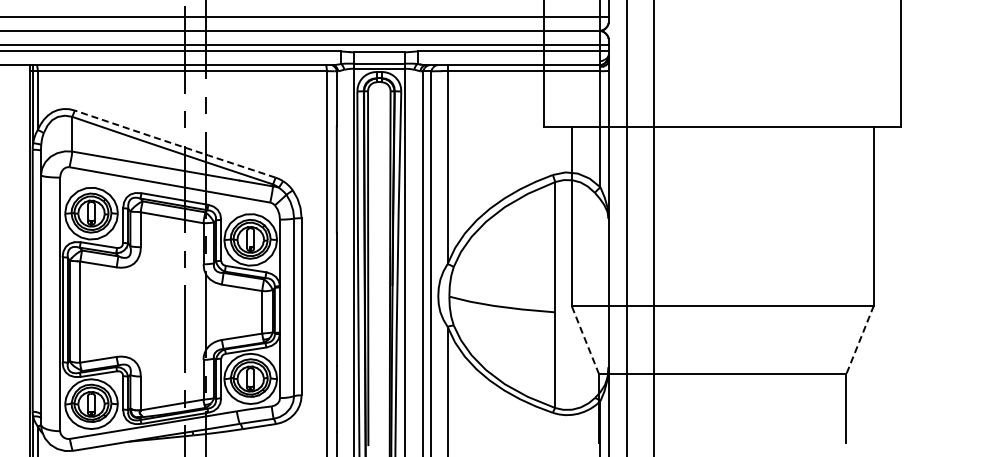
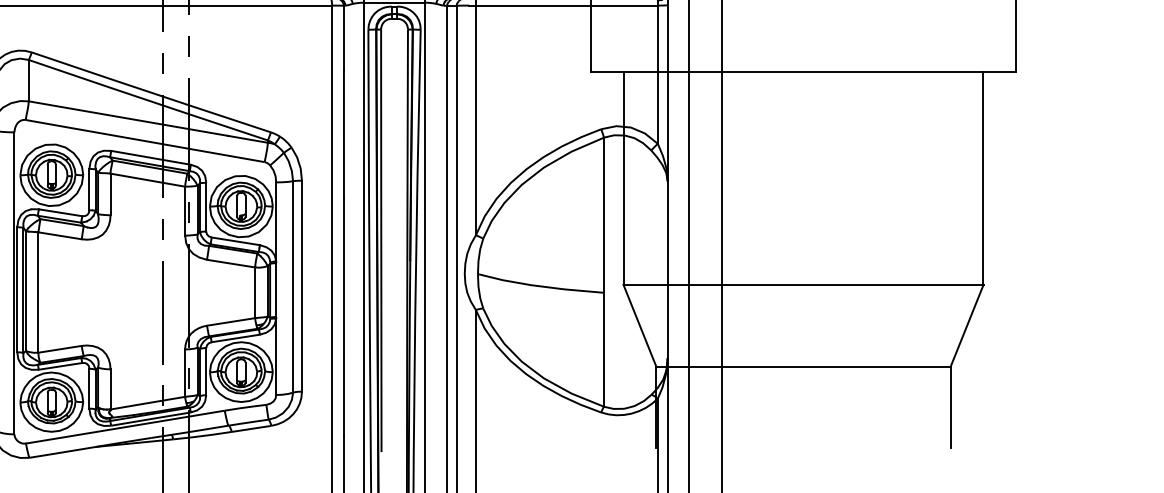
line: (174, 144) -> (150, 92), dashed -> solid
line: (585, 339) -> (640, 325), dashed -> solid
line: (859, 340) -> (966, 326), dashed -> solid

